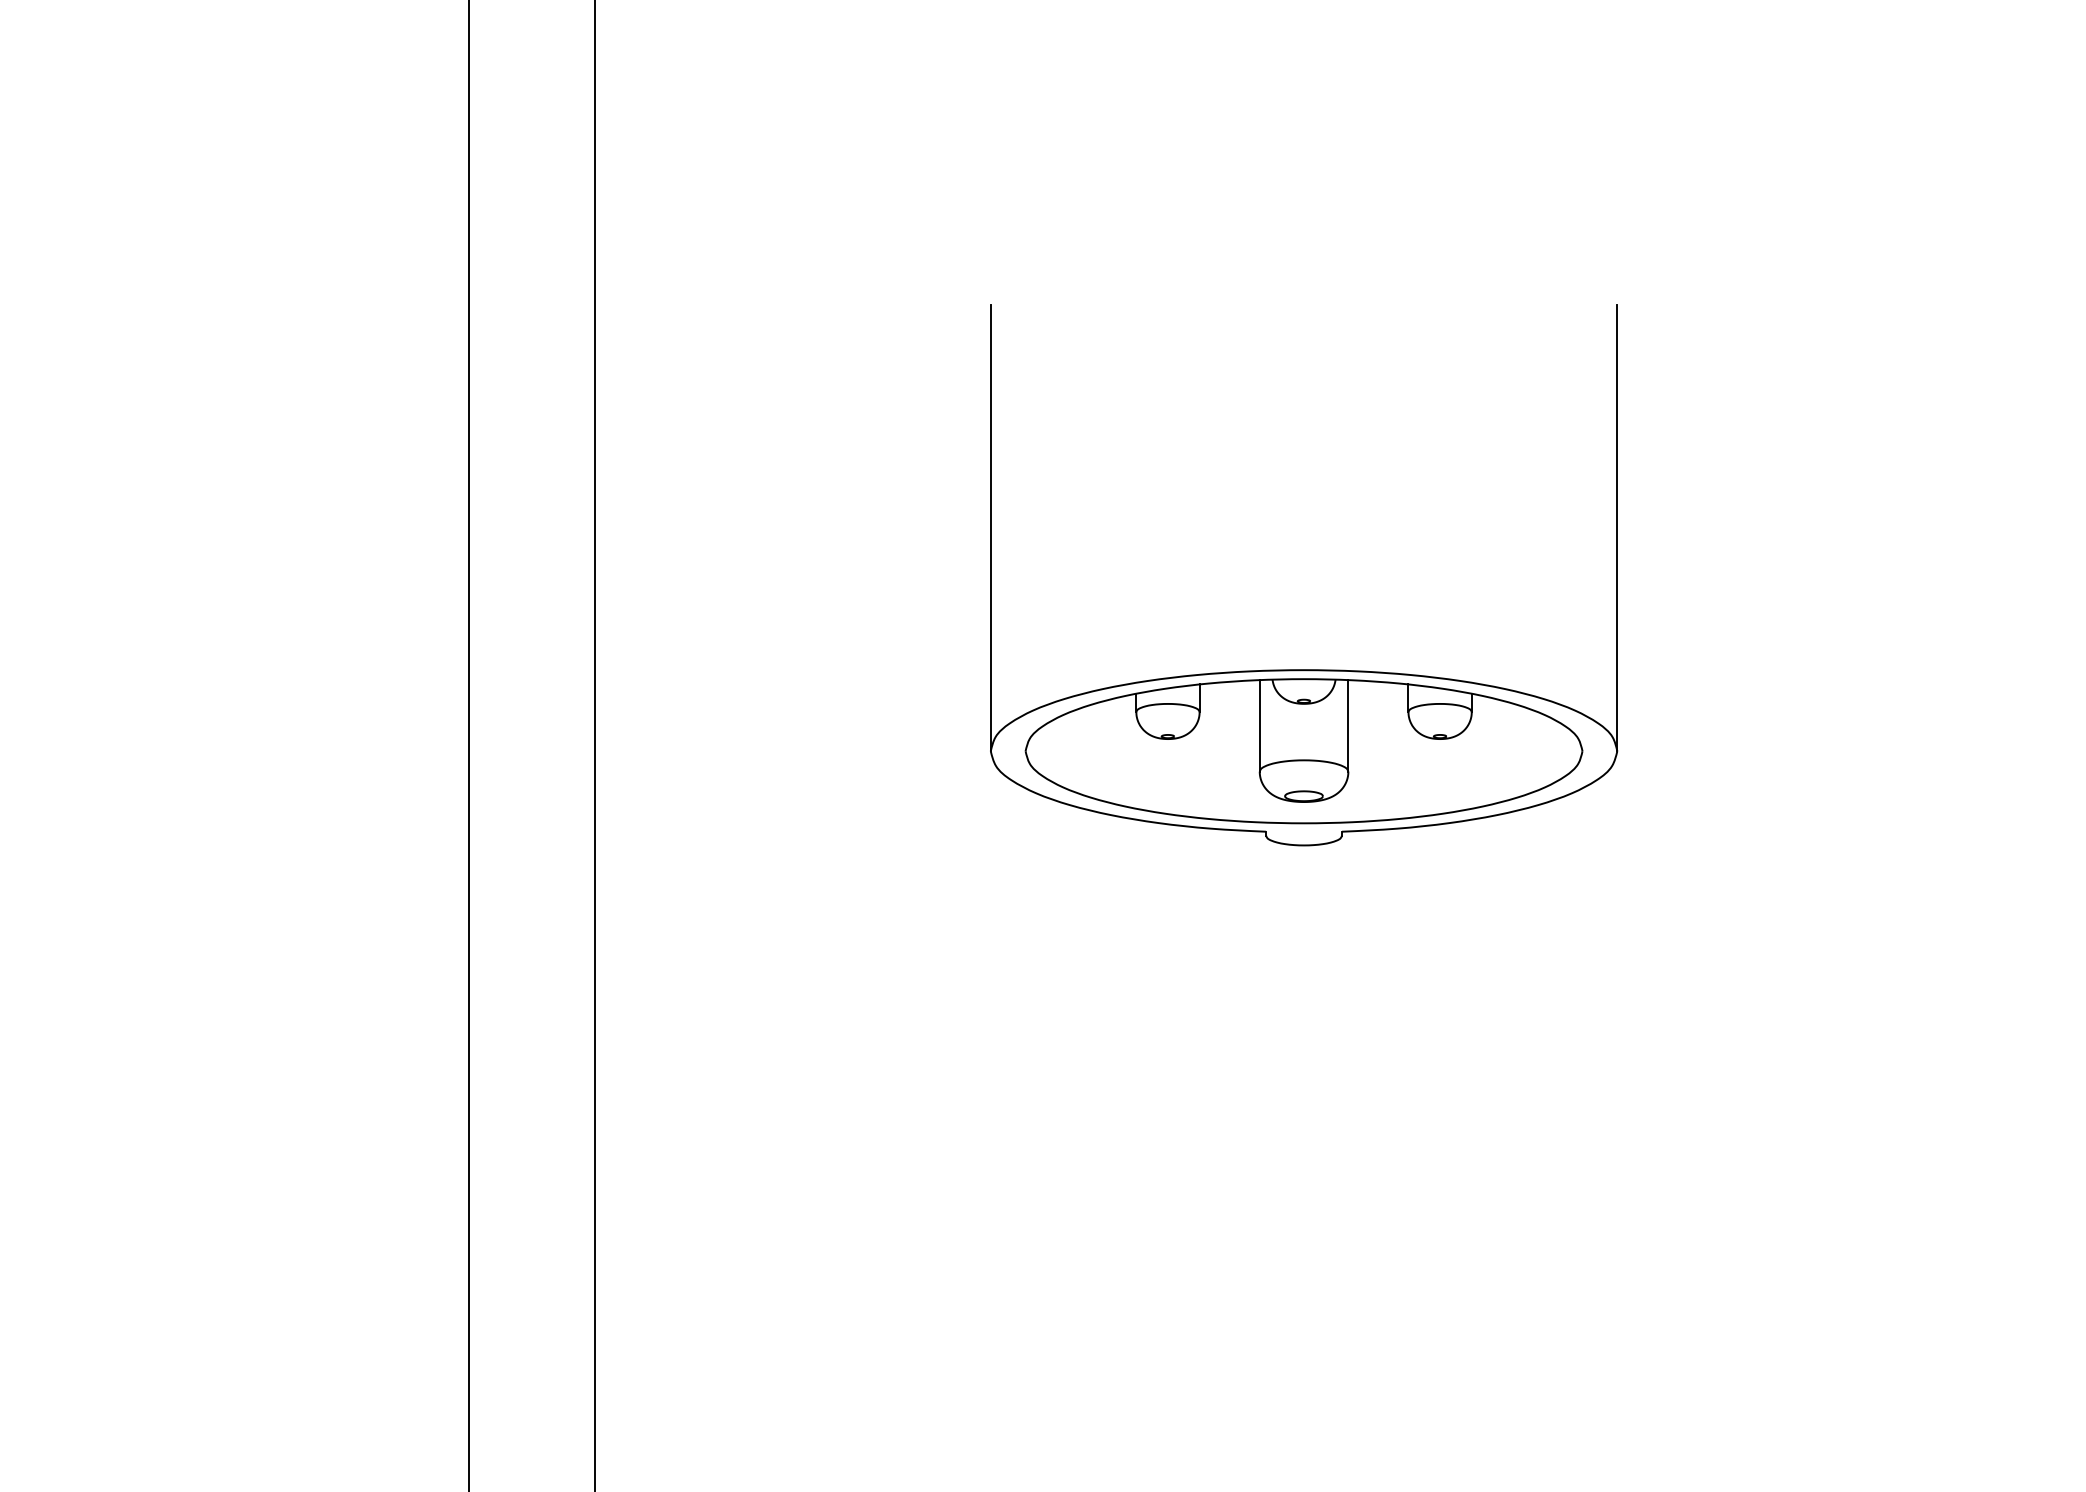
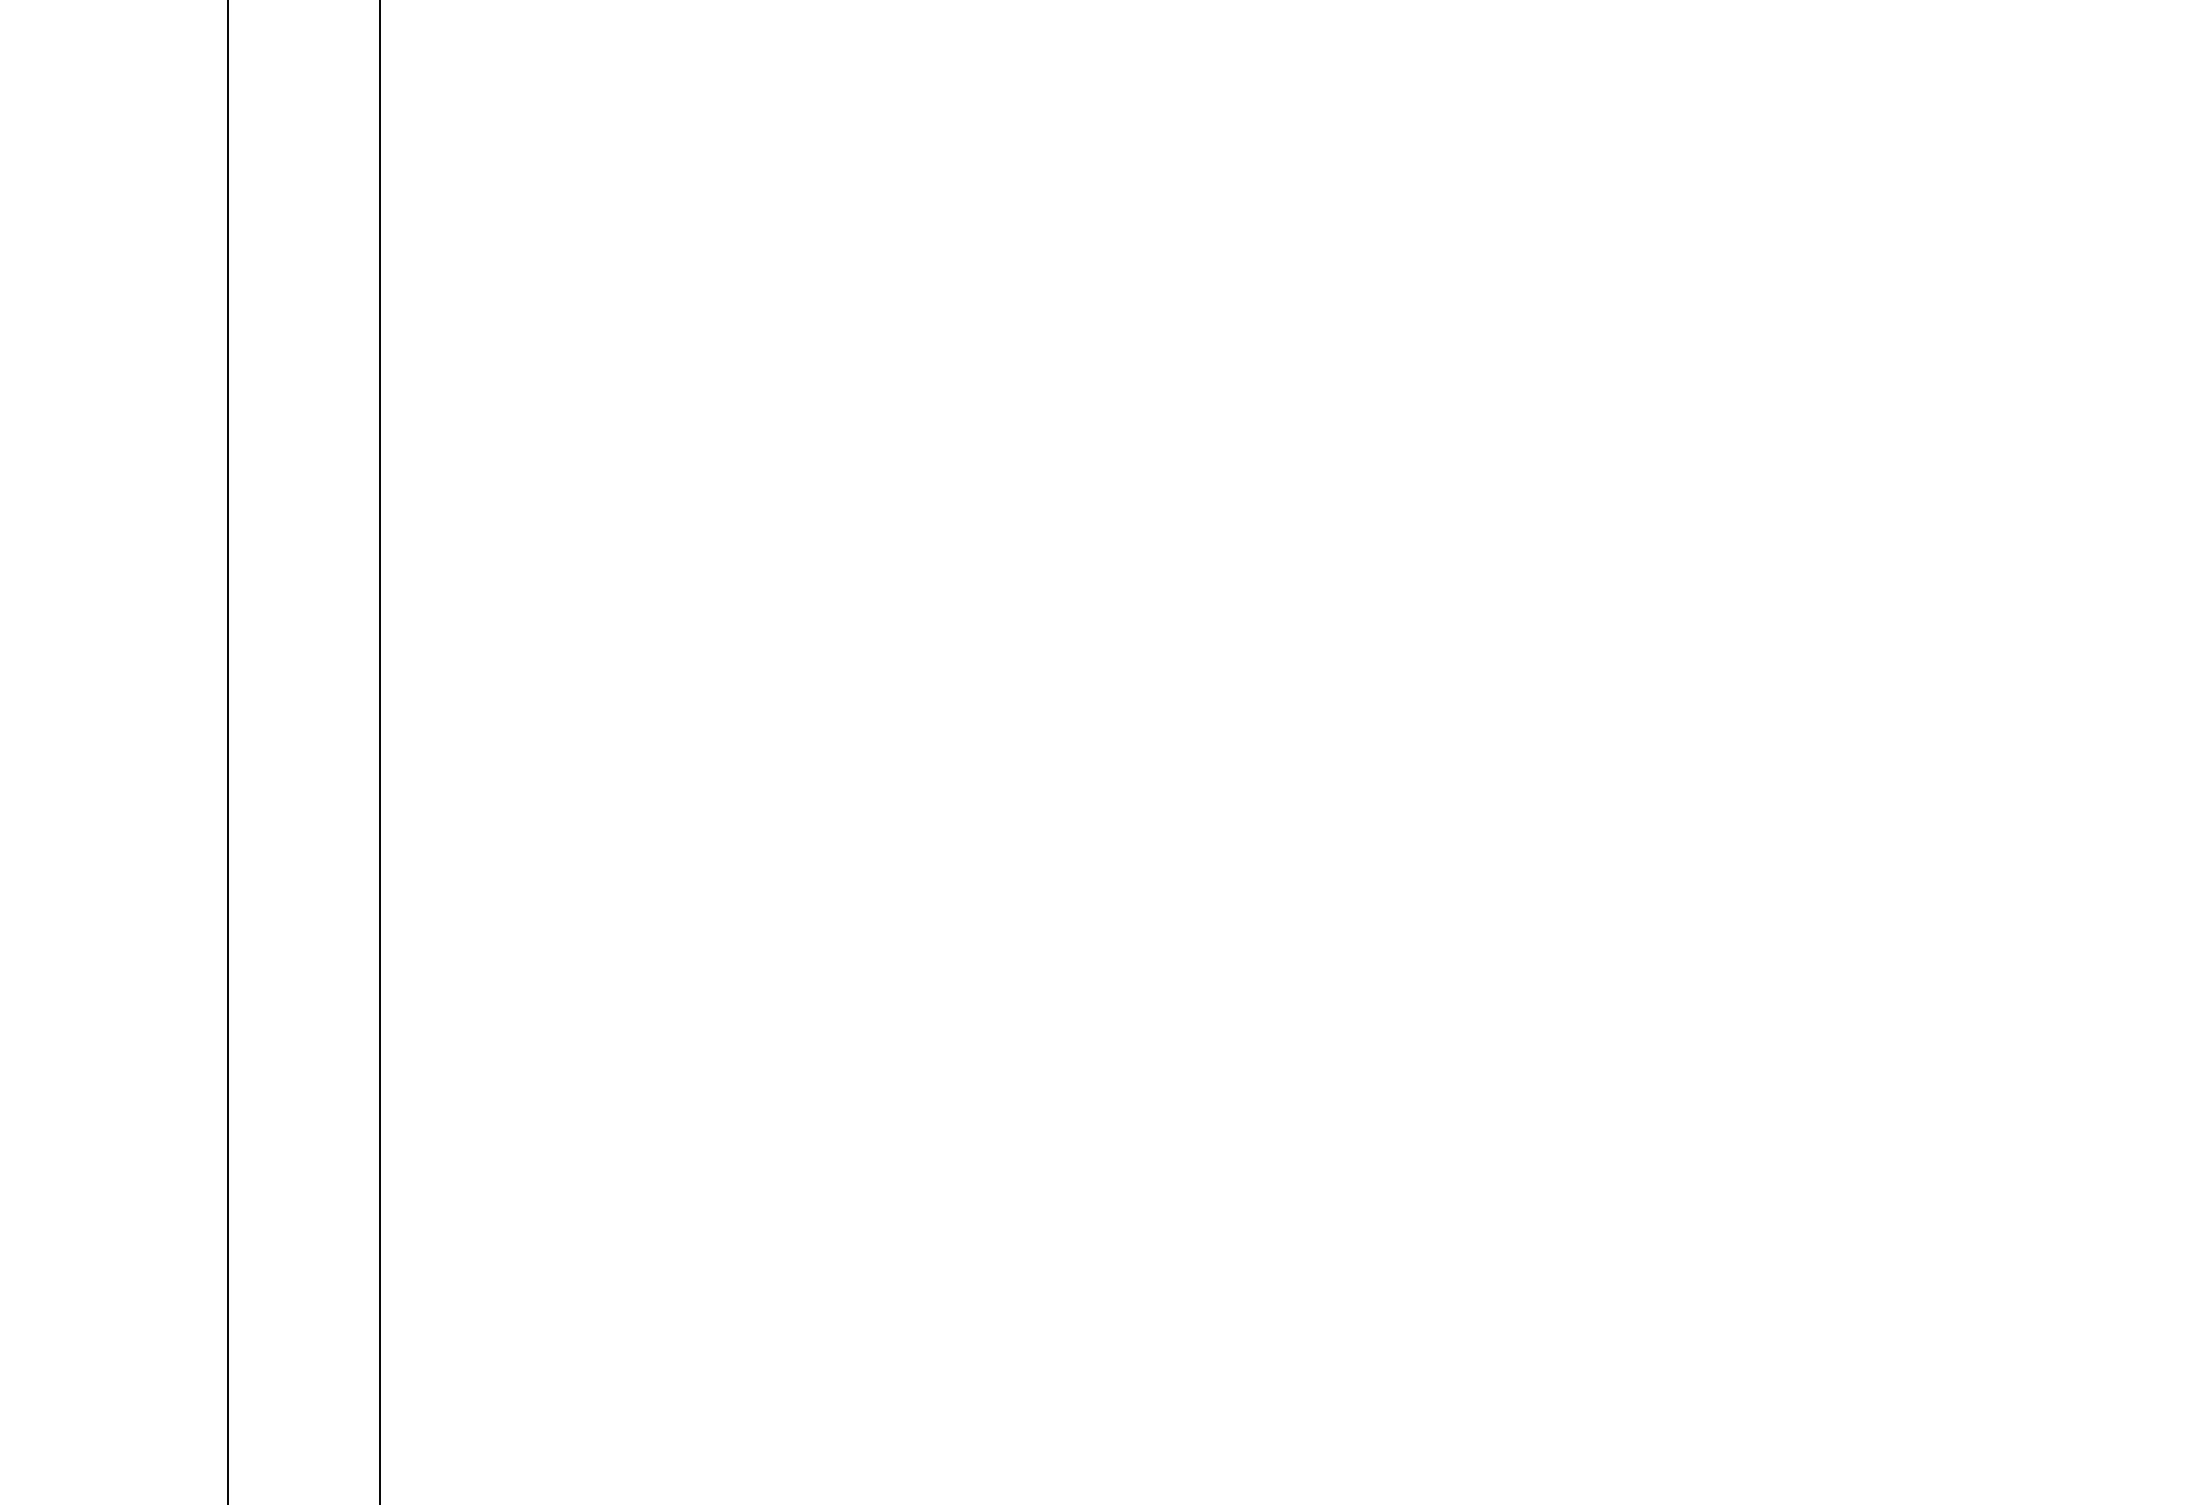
part: (1304, 669) -> (1232, 544), removed

